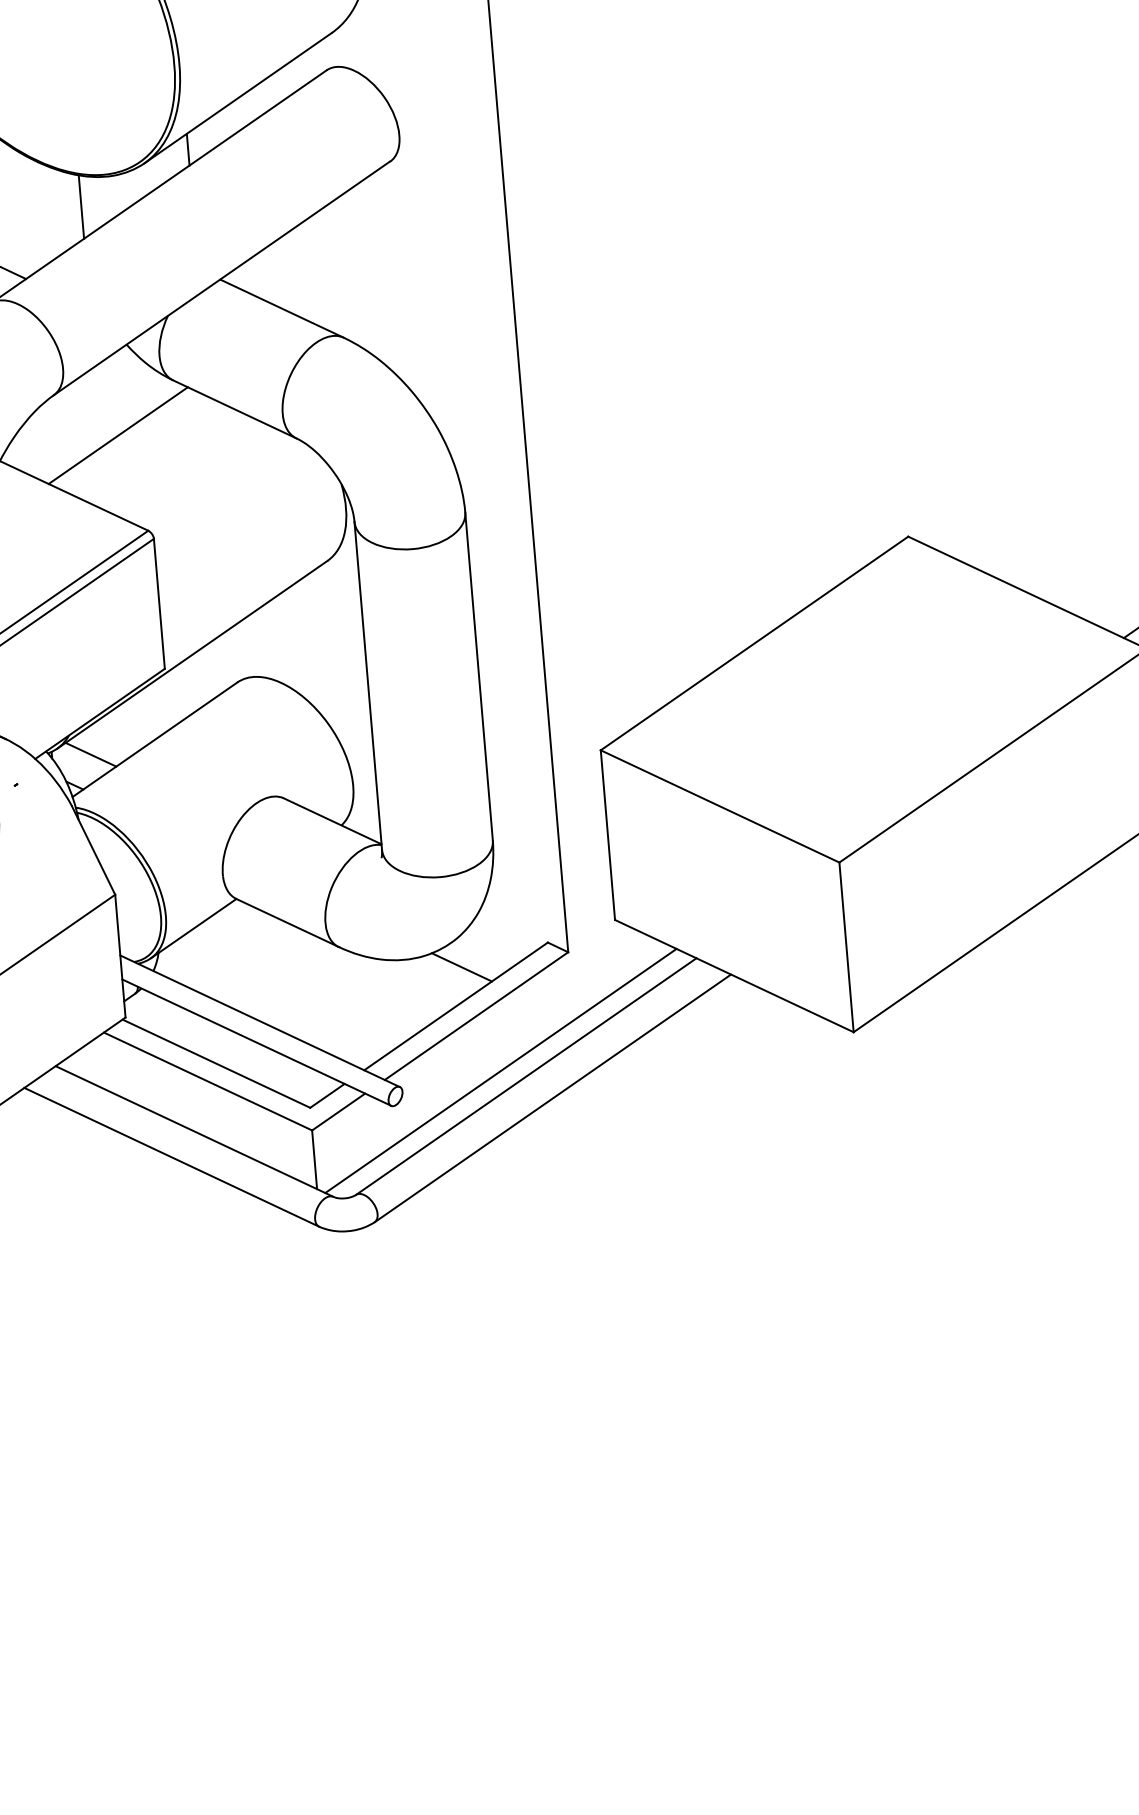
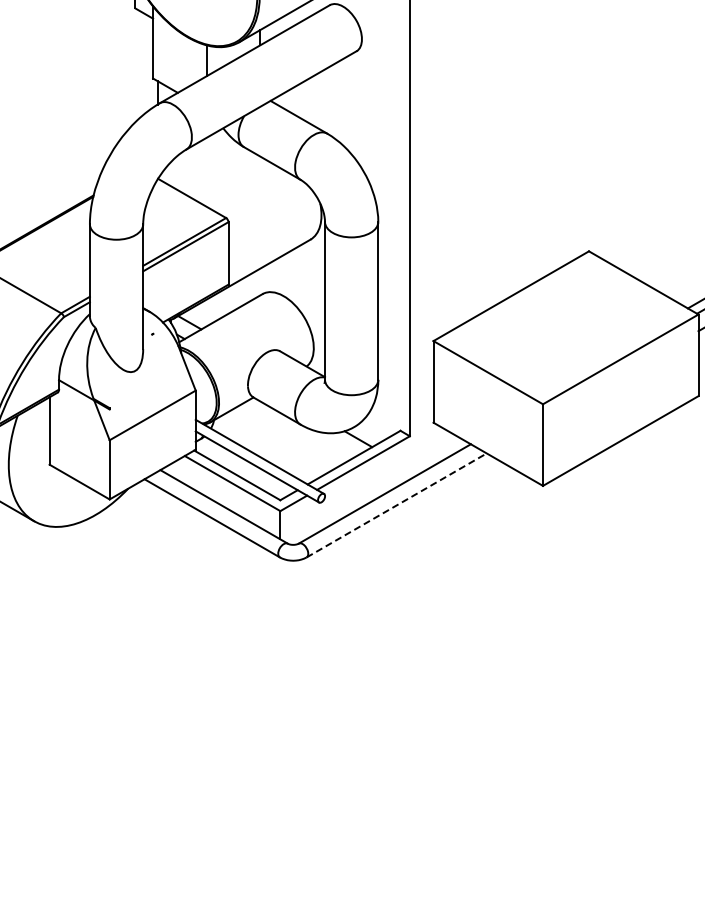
line: (118, 435) -> (215, 171), removed
line: (500, 1071) -> (372, 490), removed
line: (552, 1098) -> (396, 505), solid -> dashed

